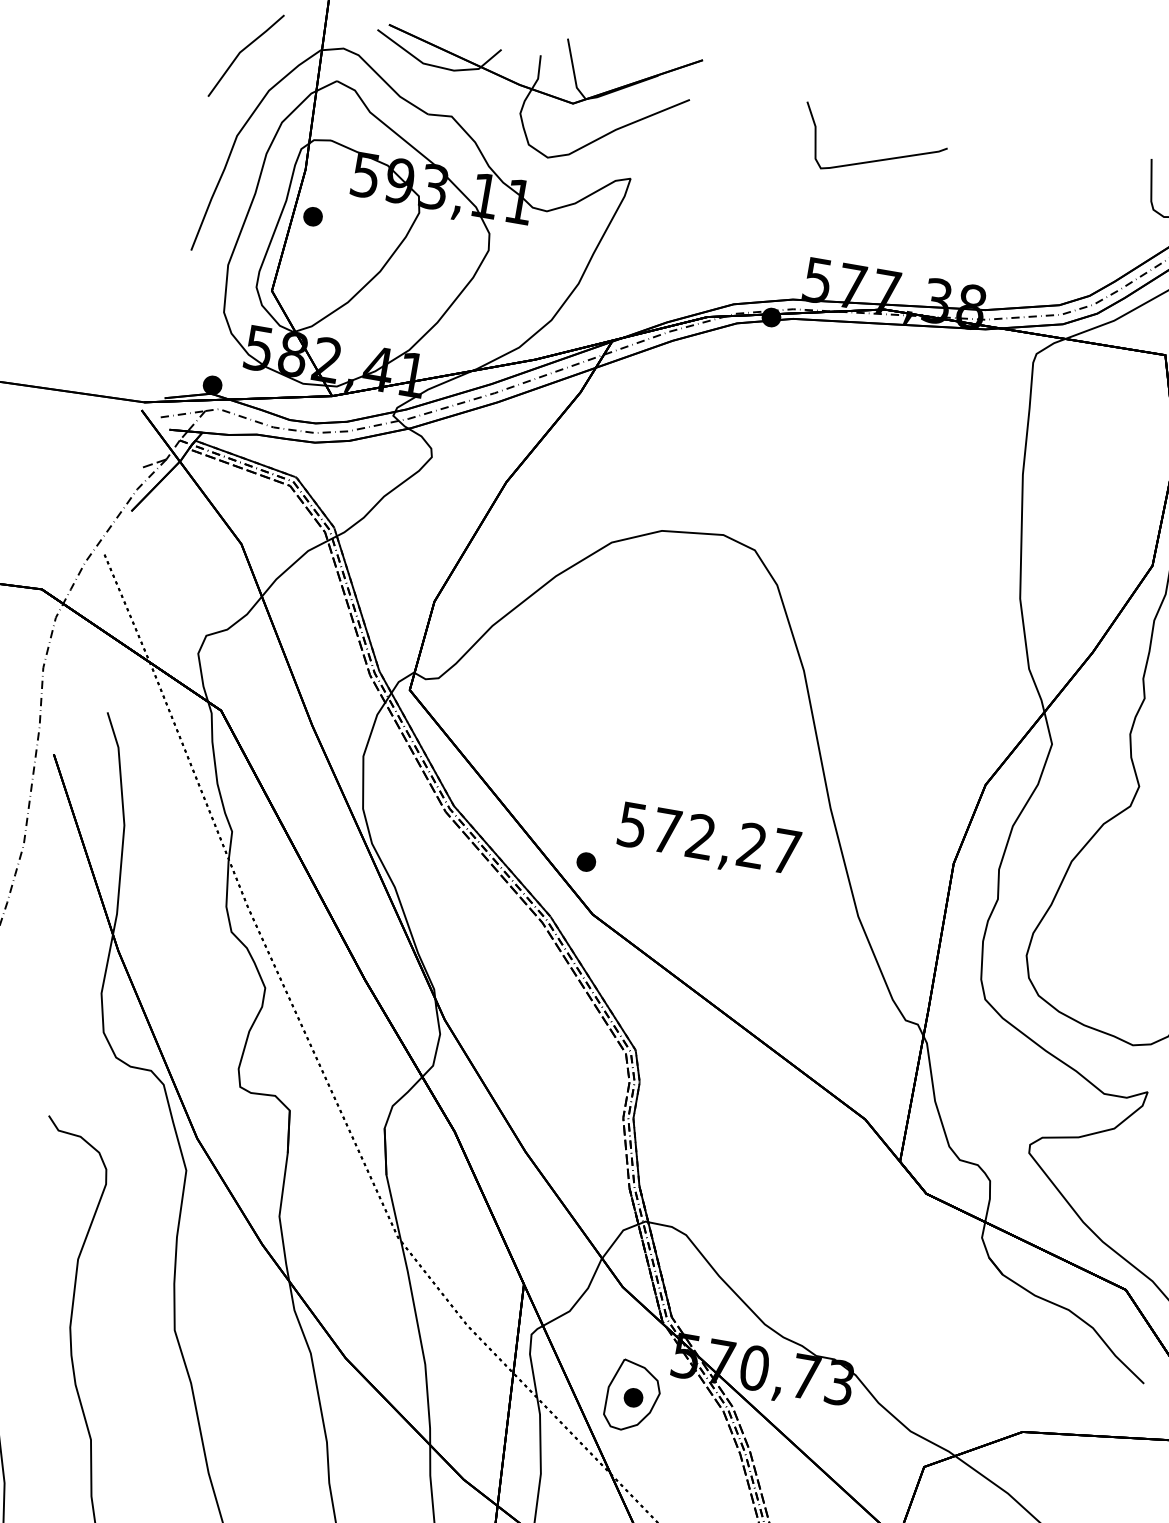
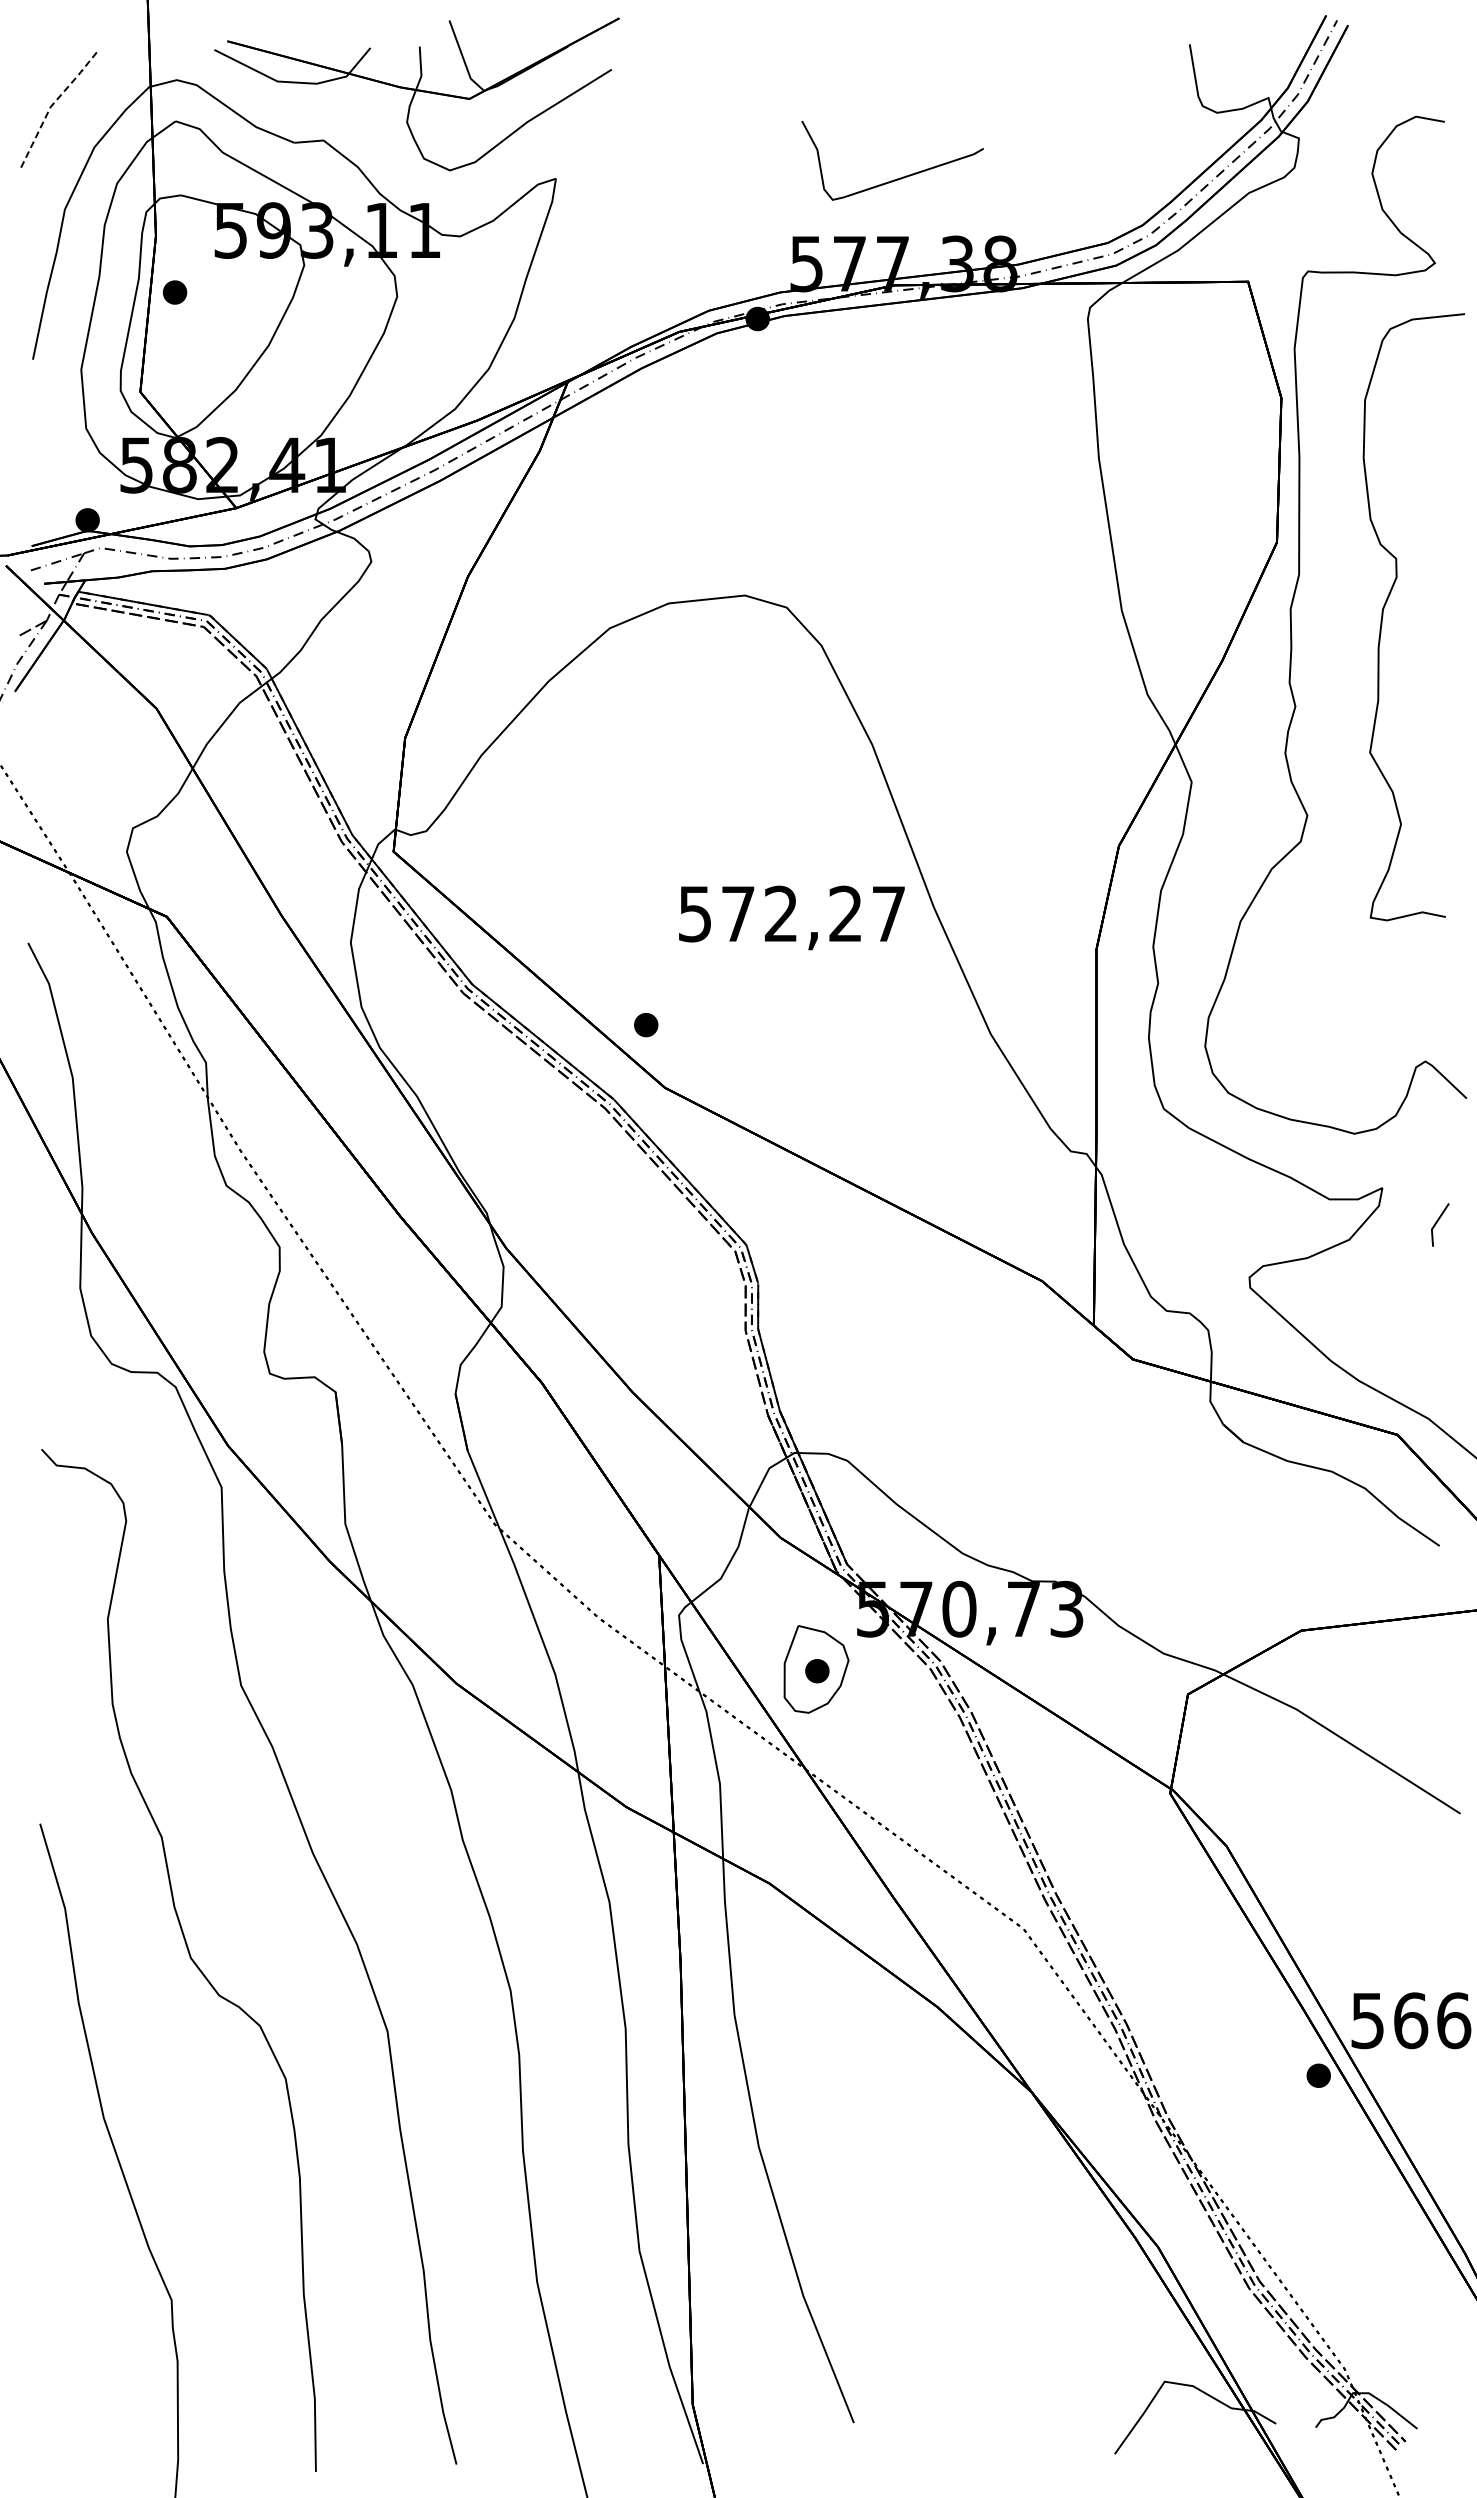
line: (241, 50) -> (52, 104), solid -> dashed
curve: (875, 160) -> (897, 178), moved
text: (708, 841) -> (791, 917), moved

